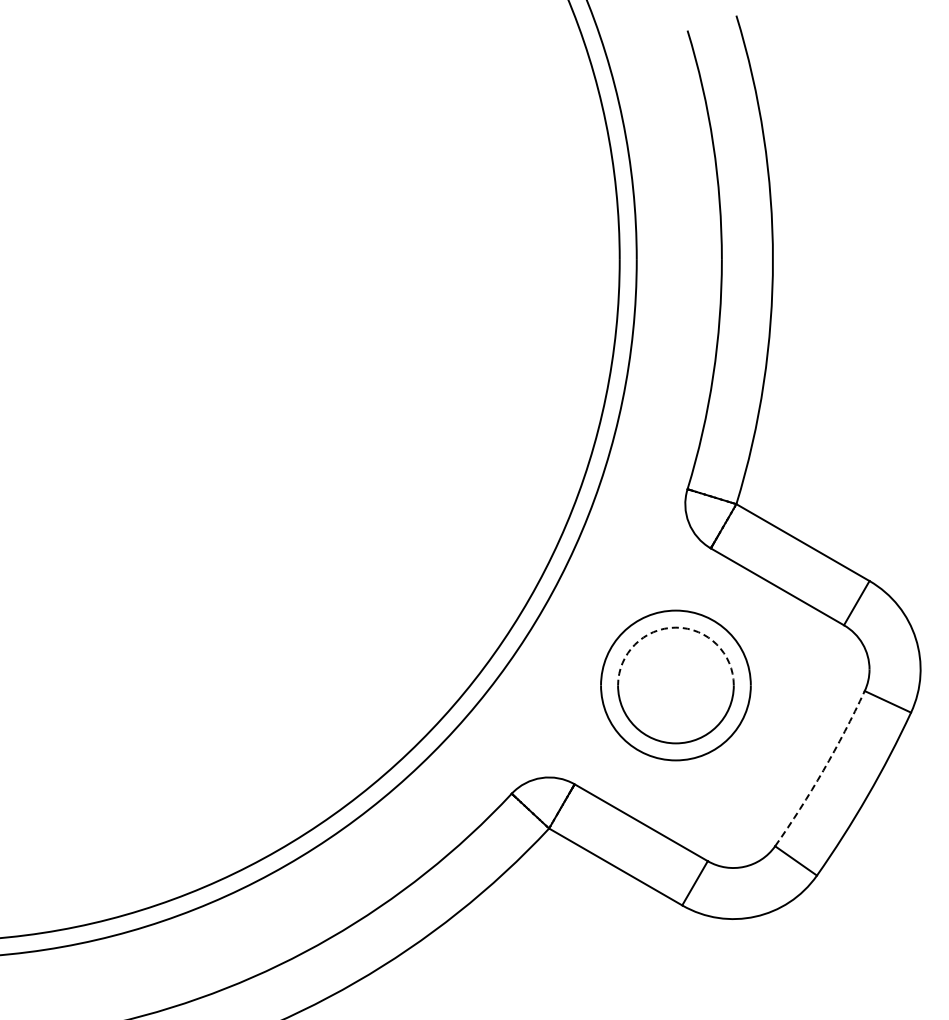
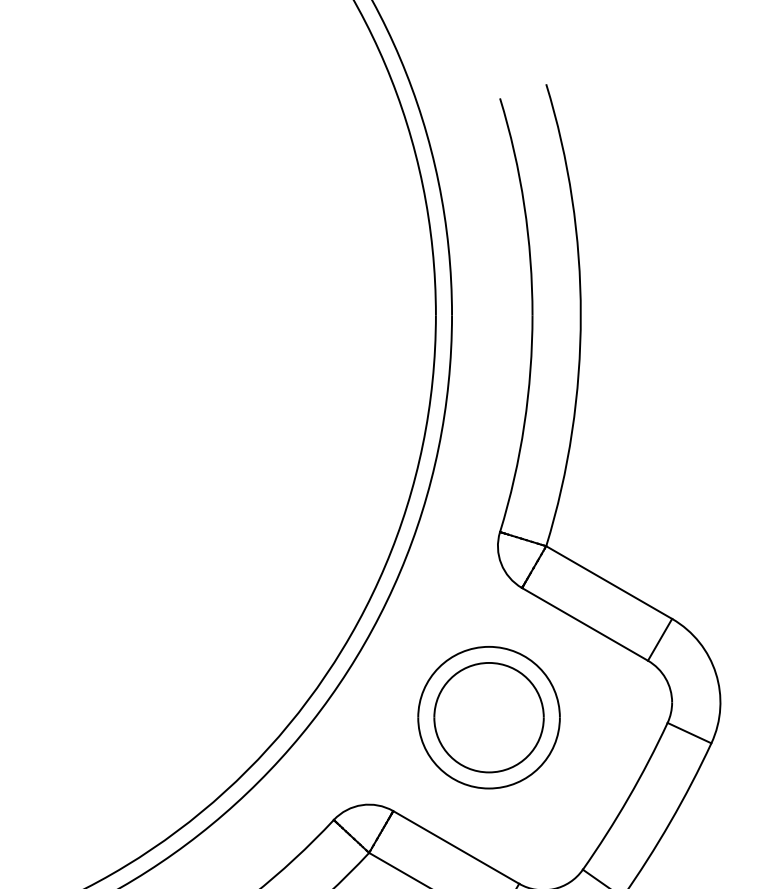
arc: (675, 627) -> (488, 662), dashed -> solid
arc: (823, 770) -> (628, 798), dashed -> solid

